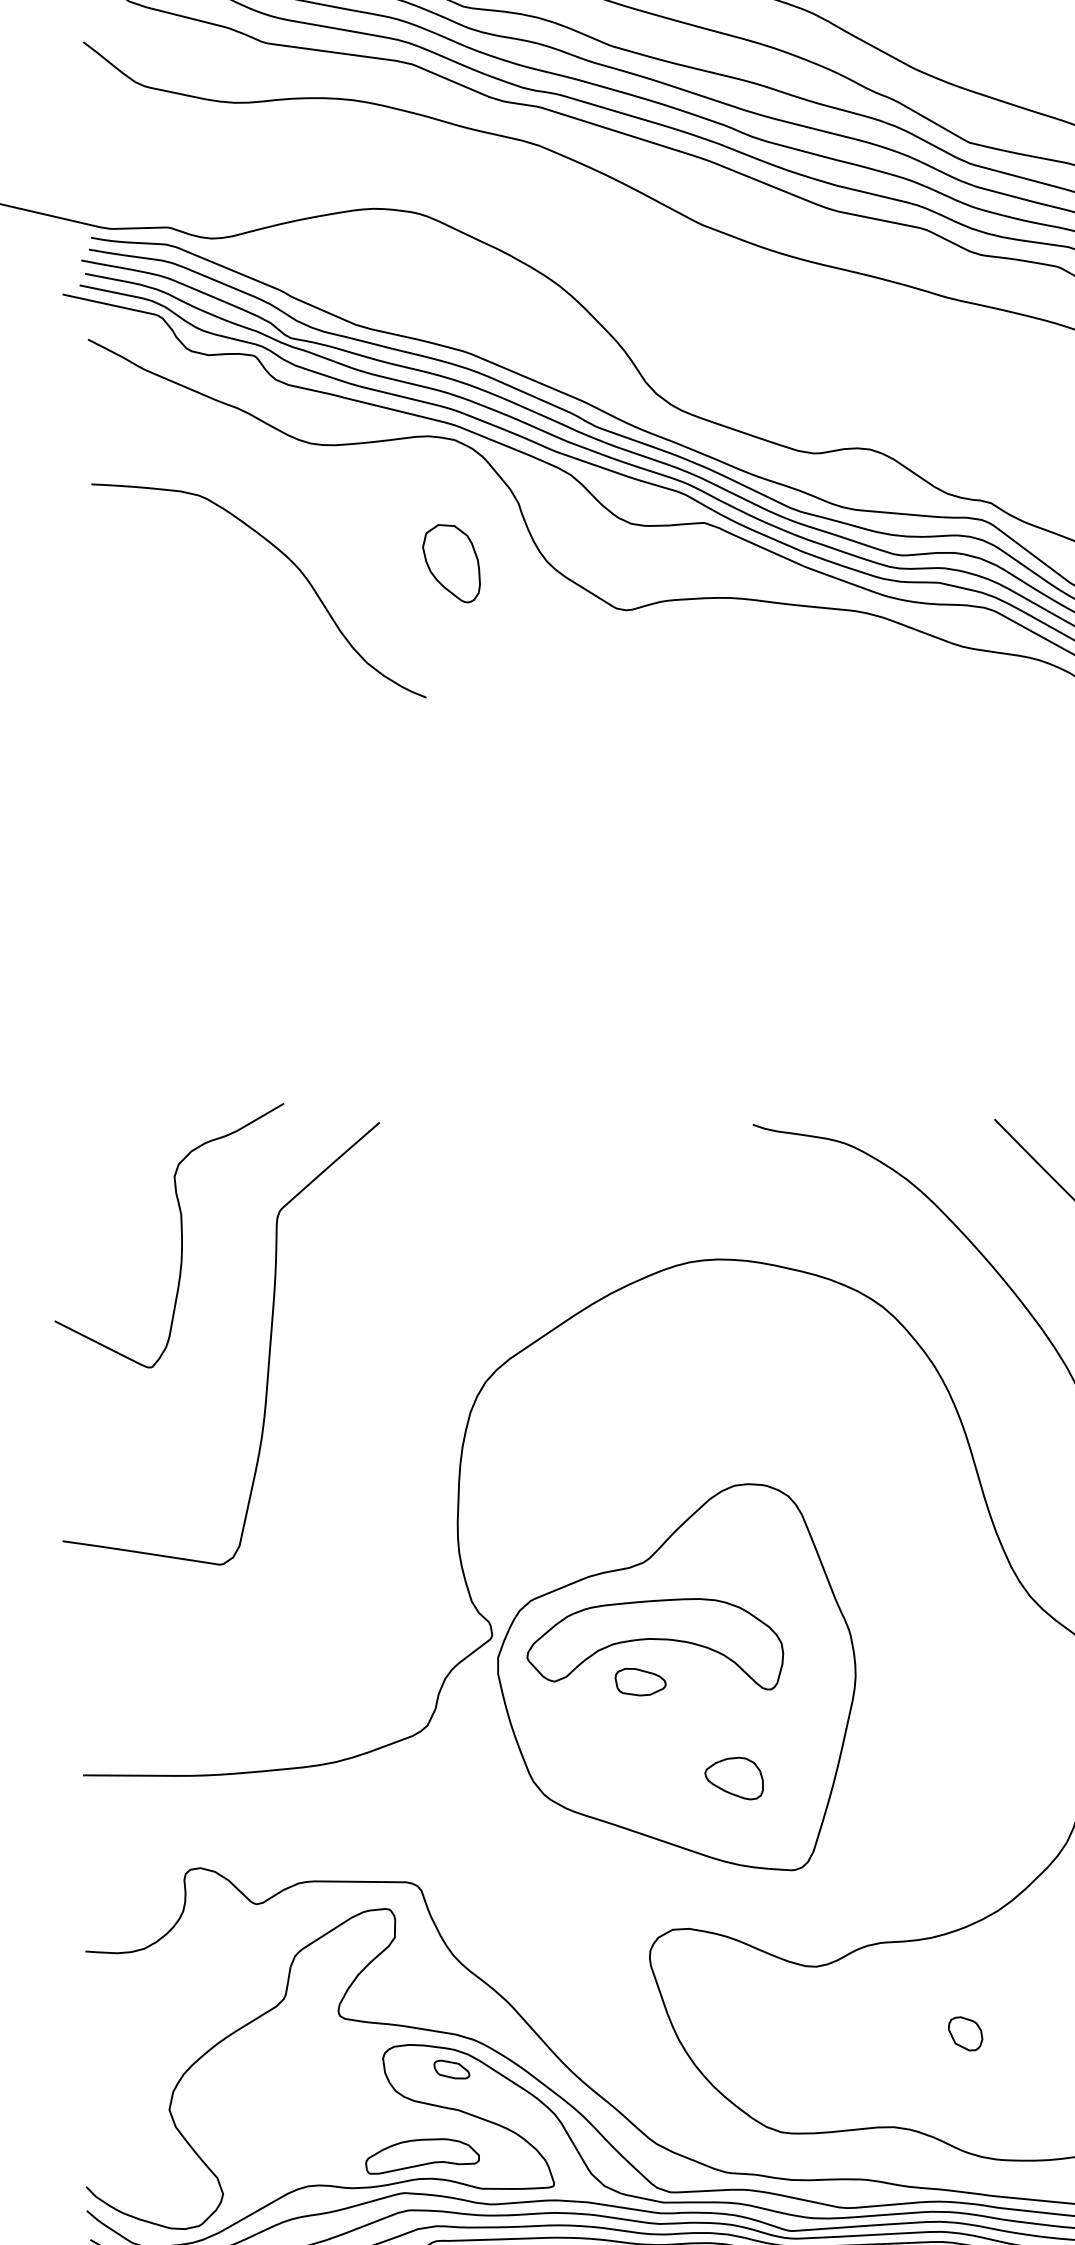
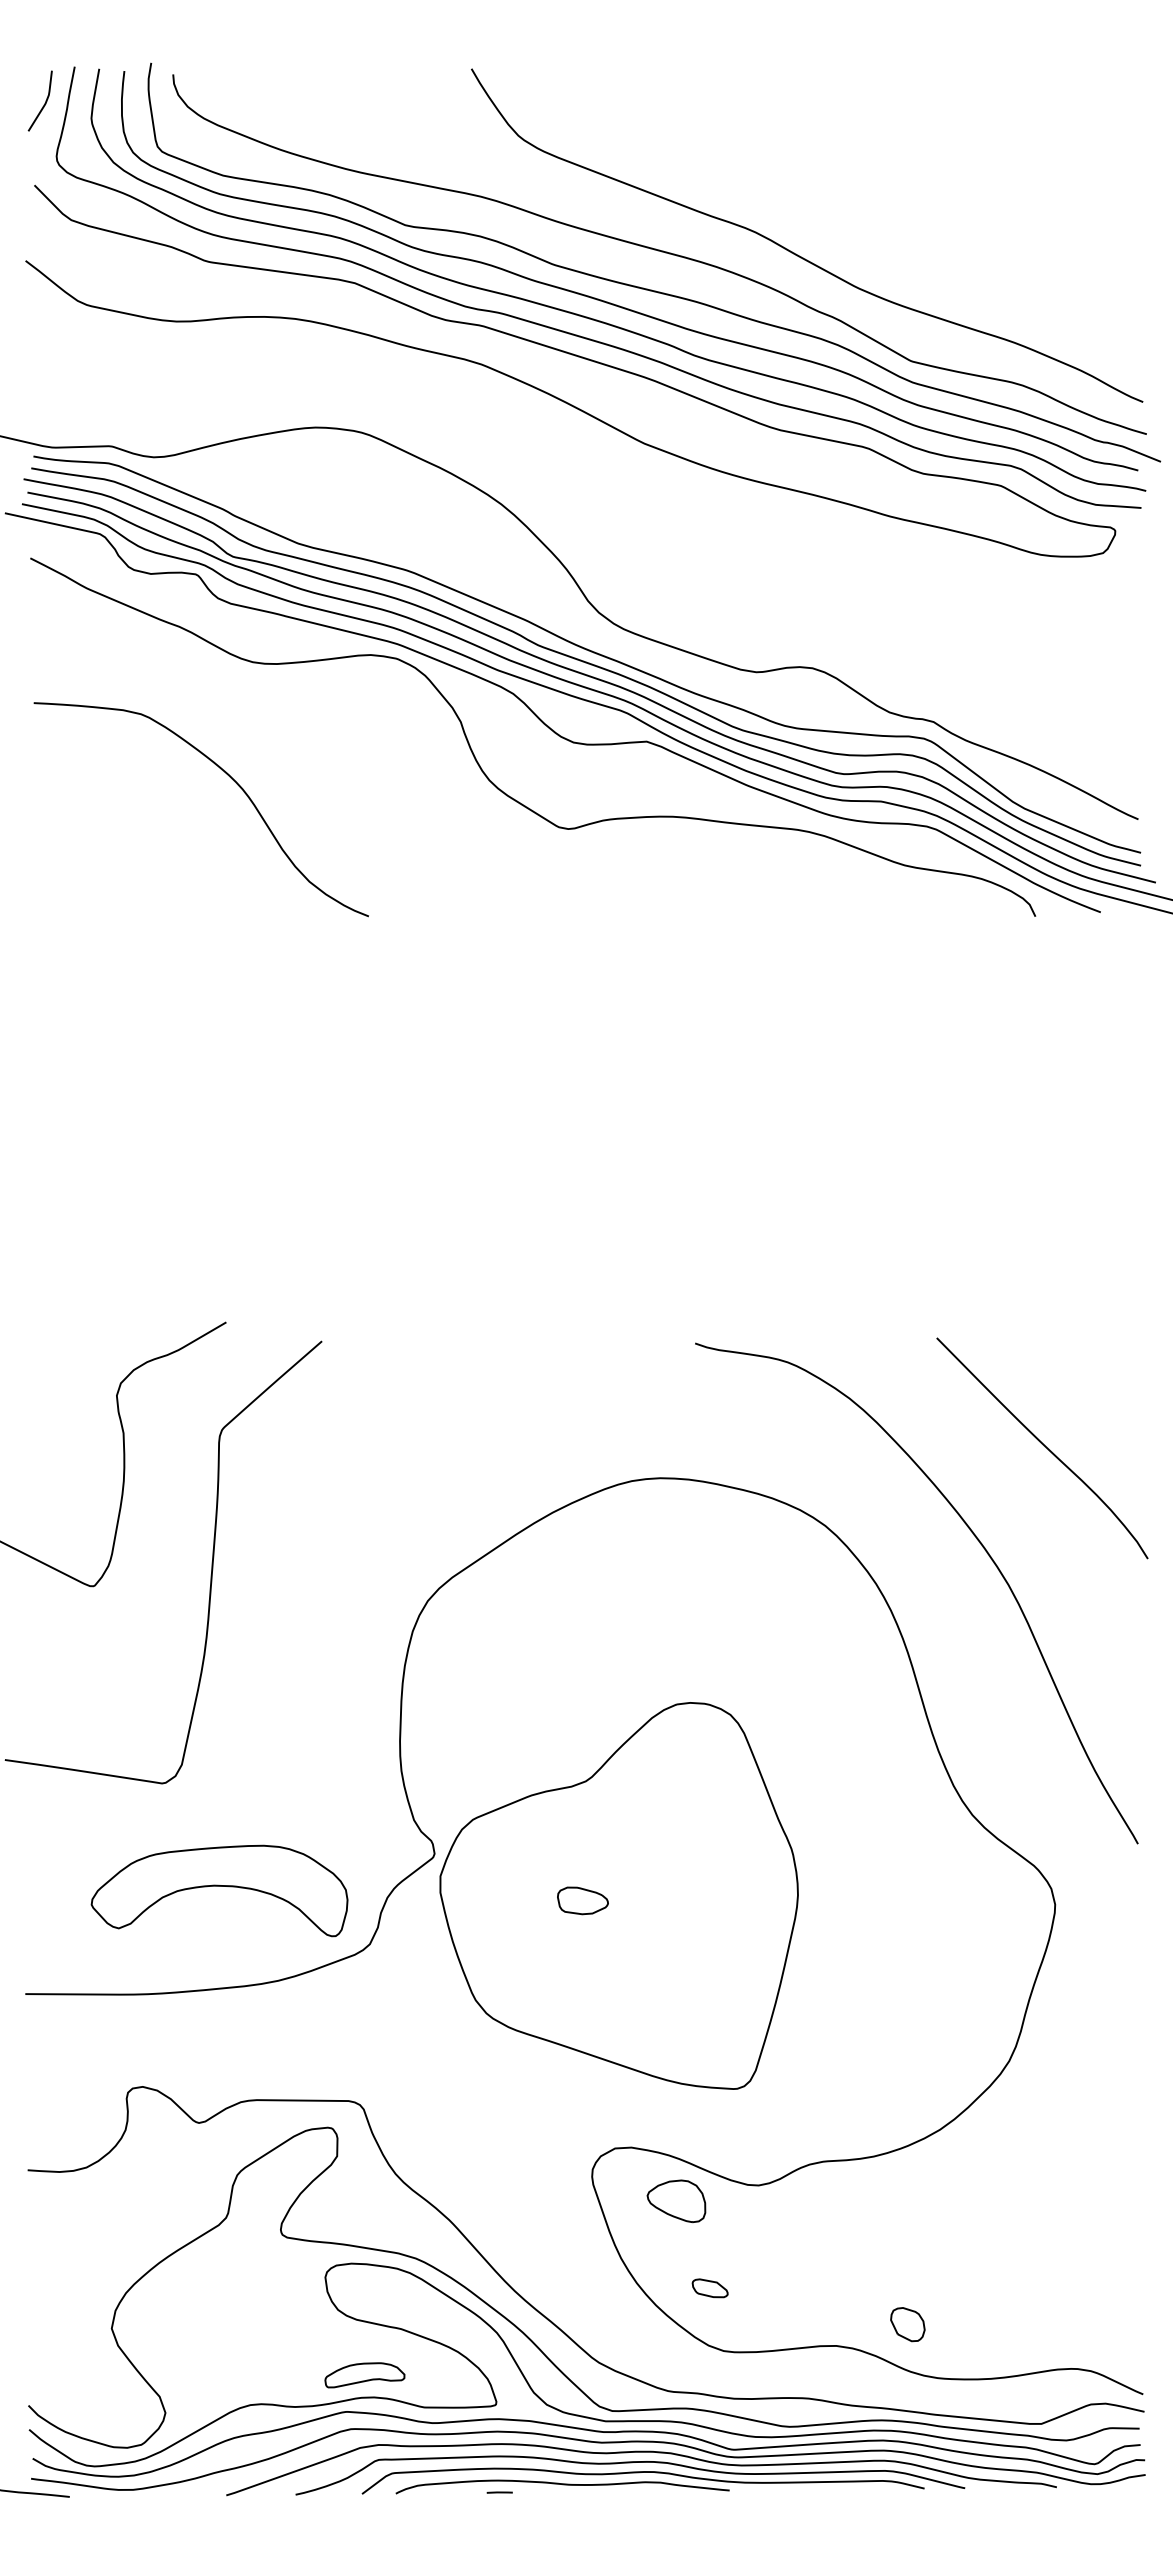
part: (451, 563) -> (393, 782), removed
part: (655, 1643) -> (219, 1890), moved
part: (734, 1778) -> (676, 2201), moved
part: (965, 2033) -> (907, 2324), moved
part: (451, 2069) -> (709, 2288), moved
part: (422, 2156) -> (364, 2375), size x0.7

